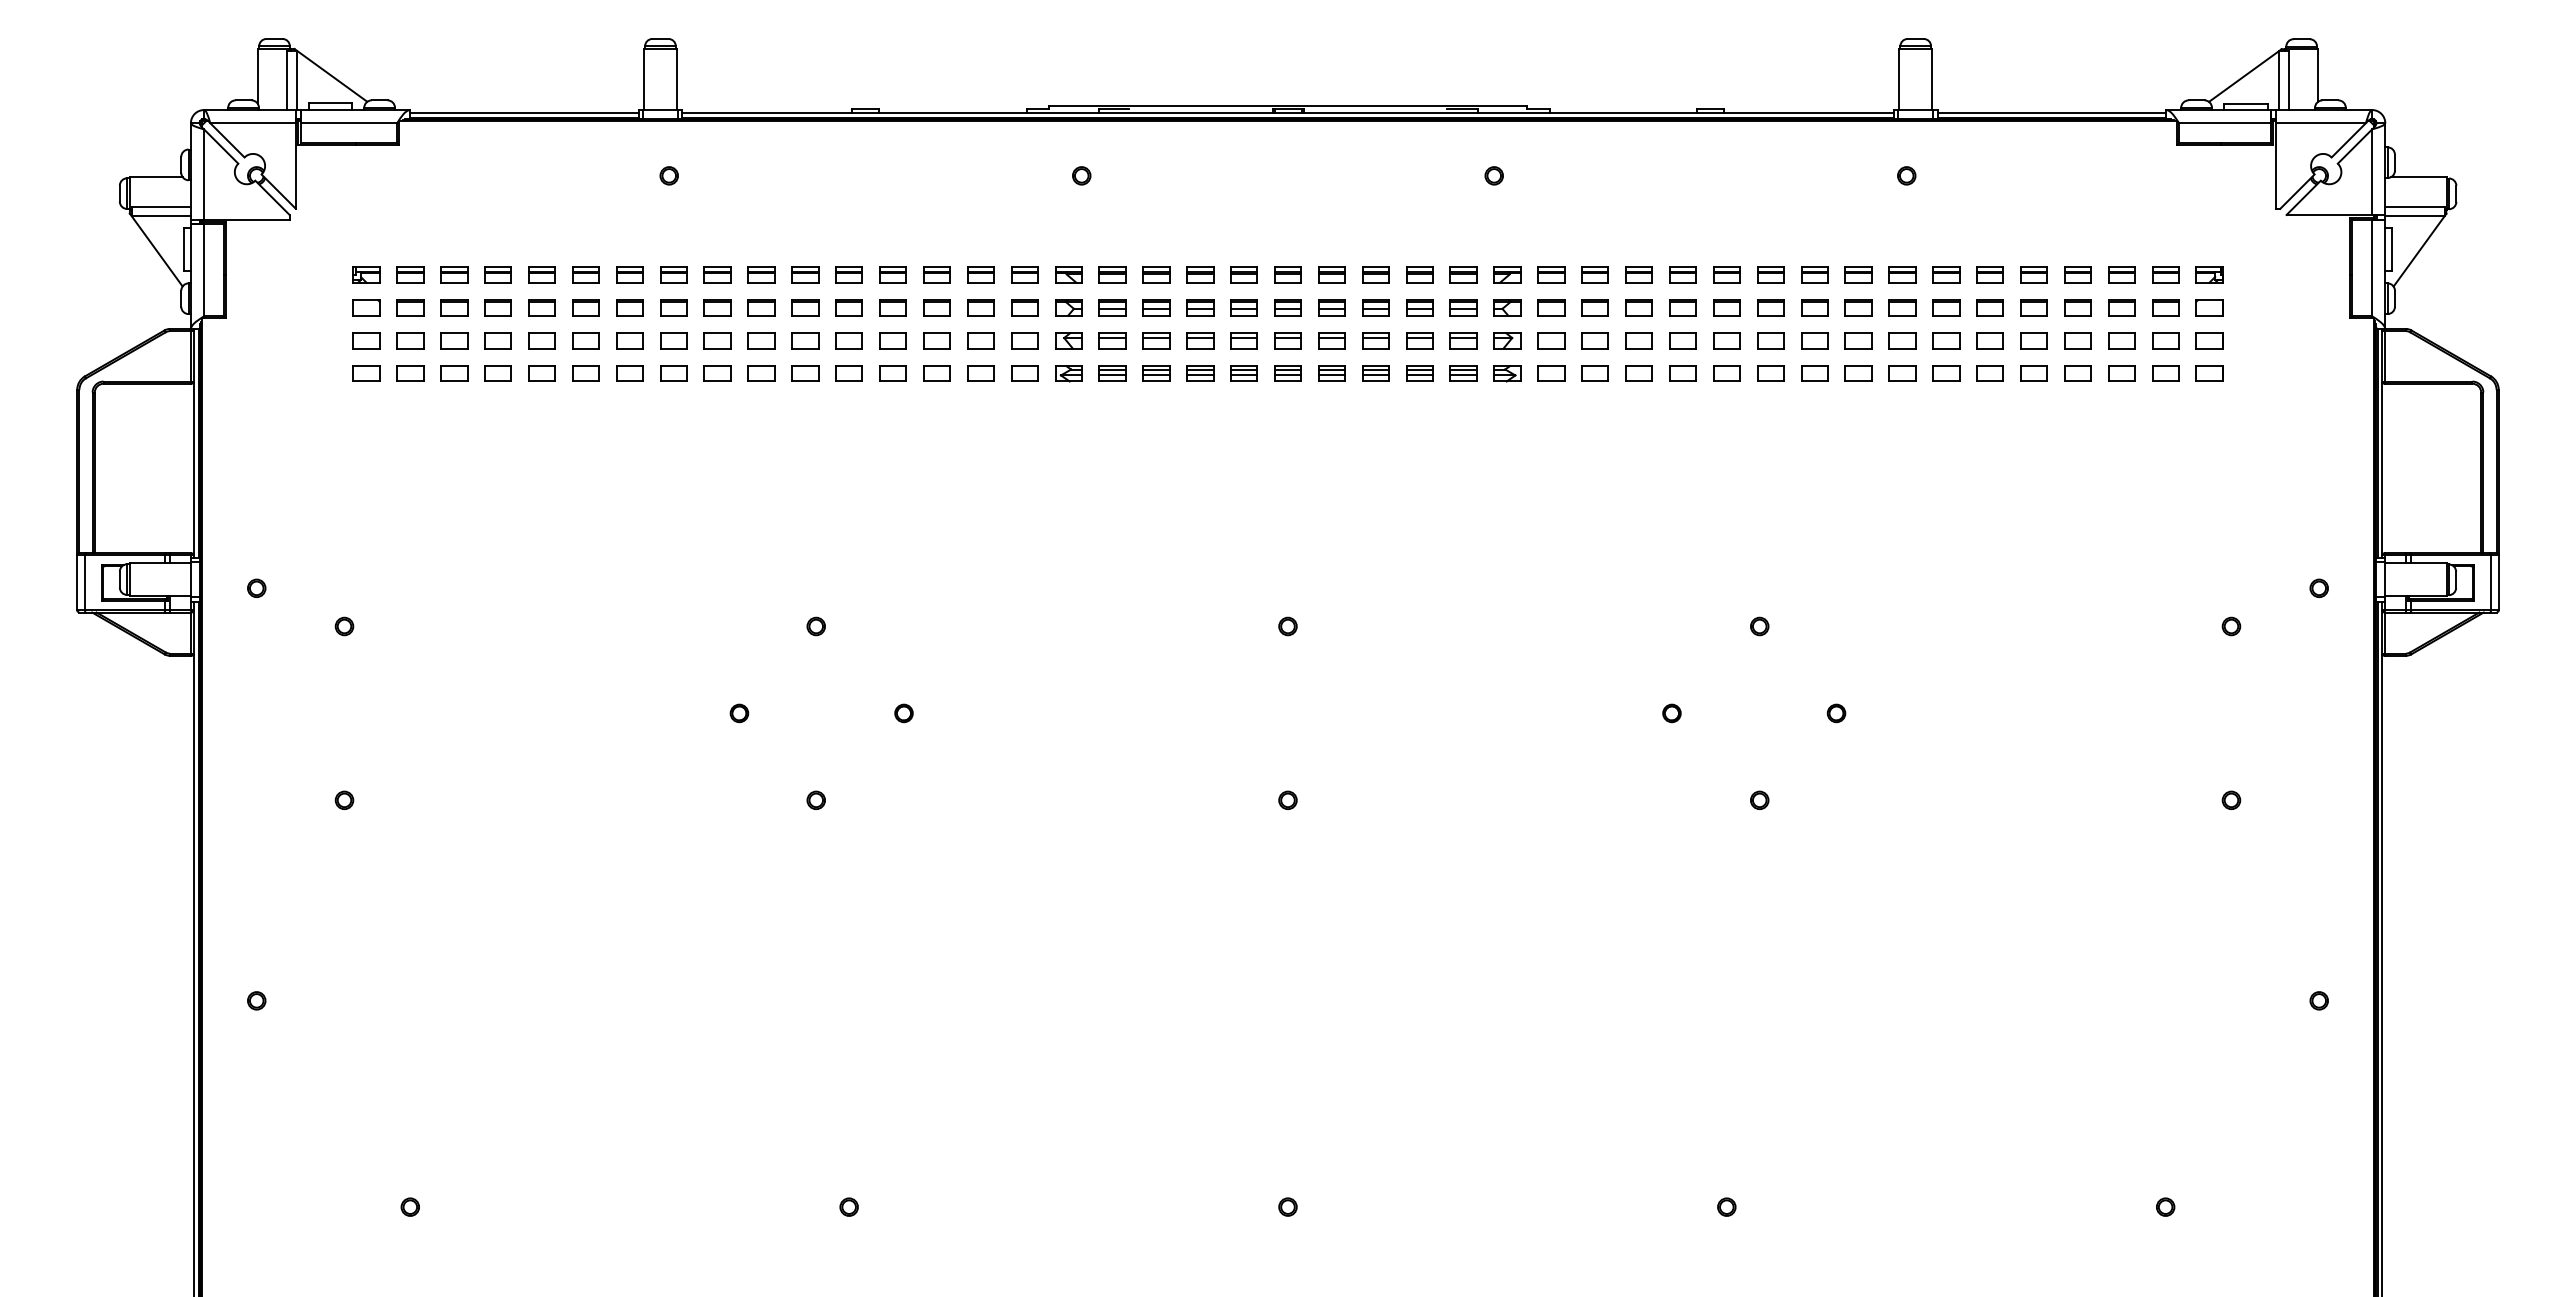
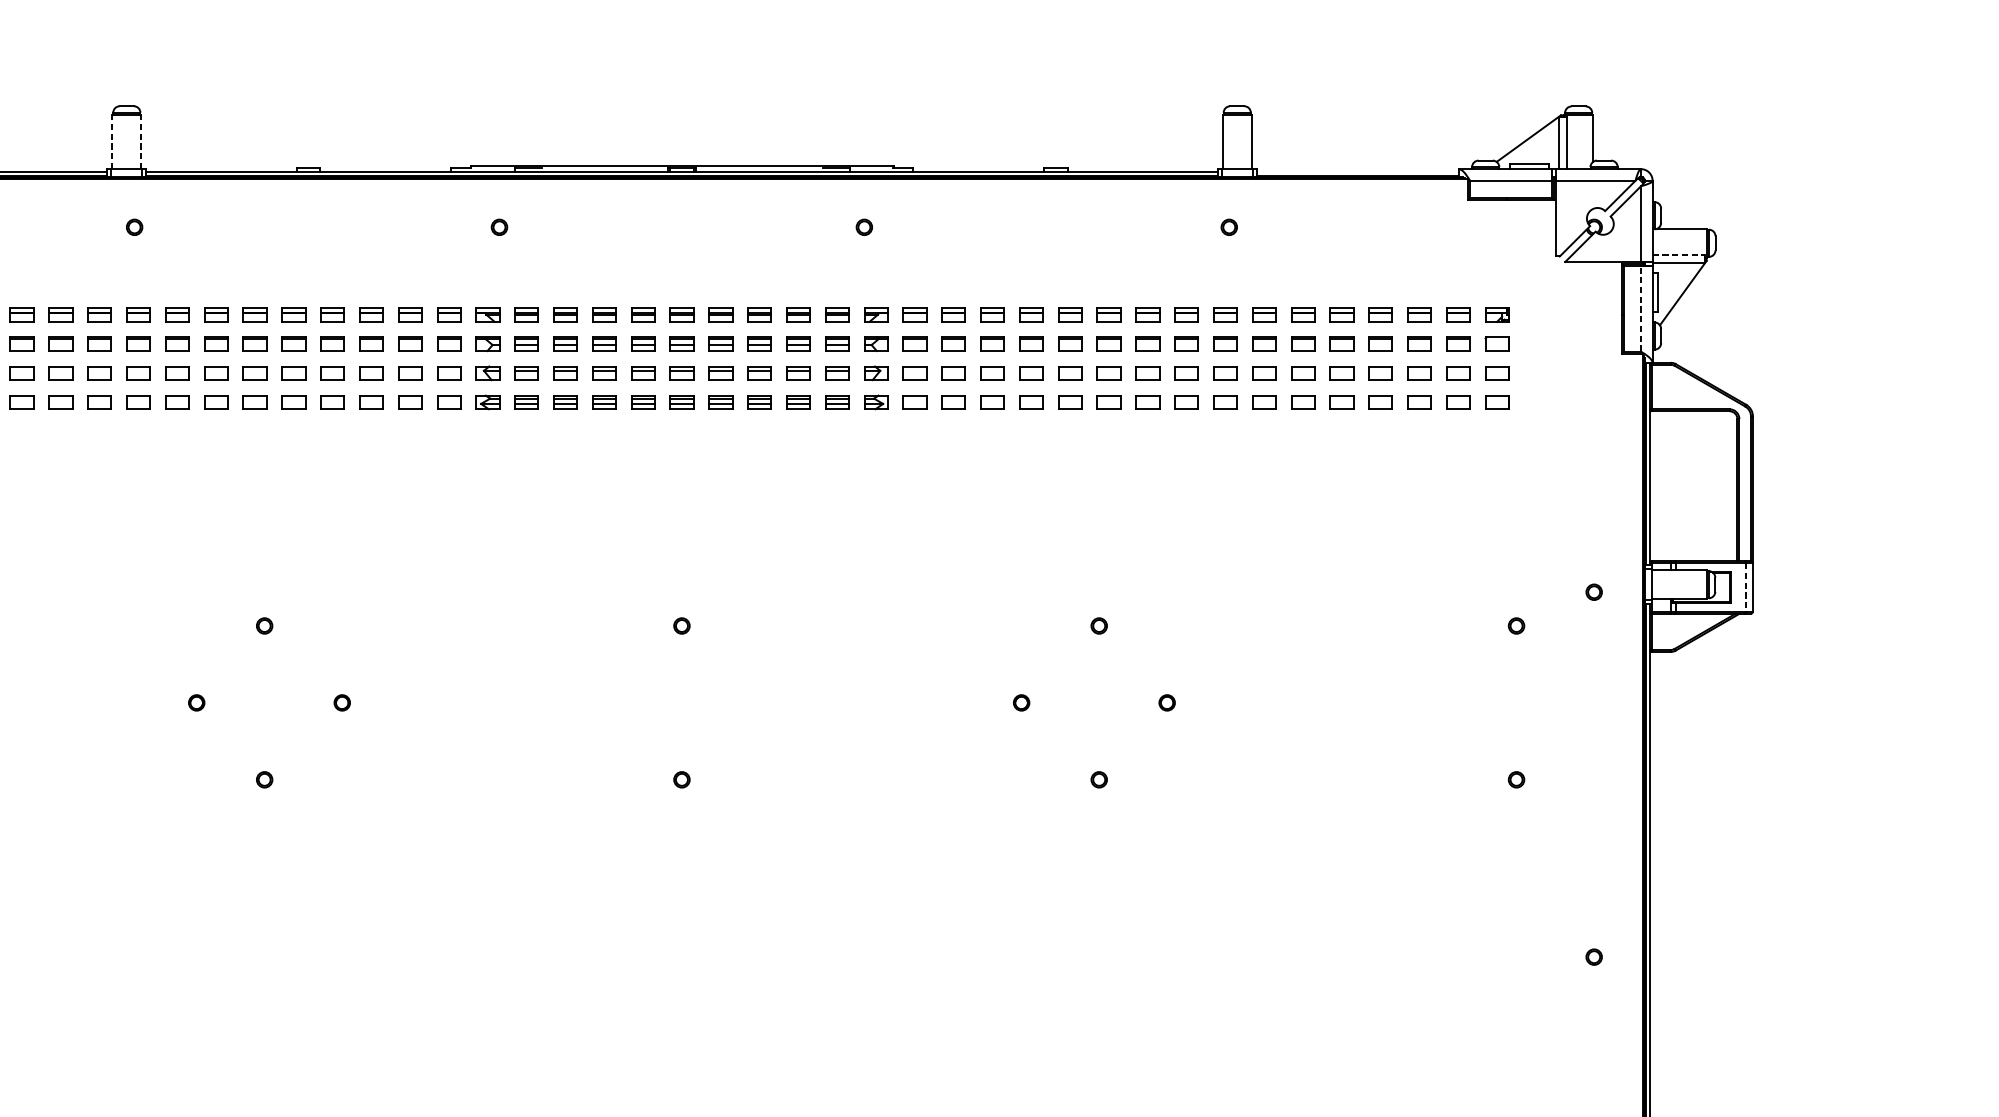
line: (644, 79) -> (112, 142), solid -> dashed
line: (676, 79) -> (141, 142), solid -> dashed
line: (2051, 112) -> (1357, 171), removed
line: (2414, 206) -> (1678, 254), solid -> dashed
line: (2372, 267) -> (1641, 308), solid -> dashed
line: (2491, 583) -> (1746, 587), solid -> dashed

